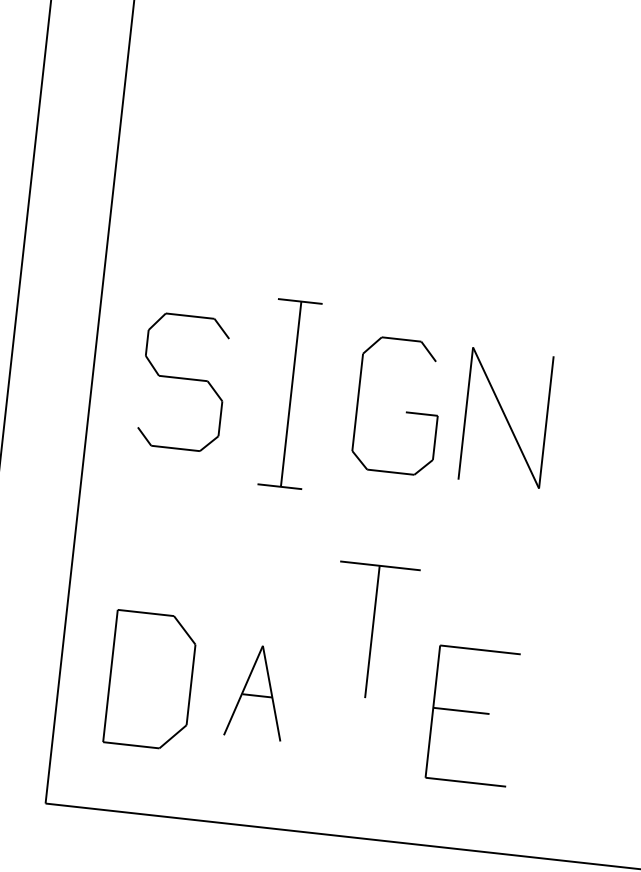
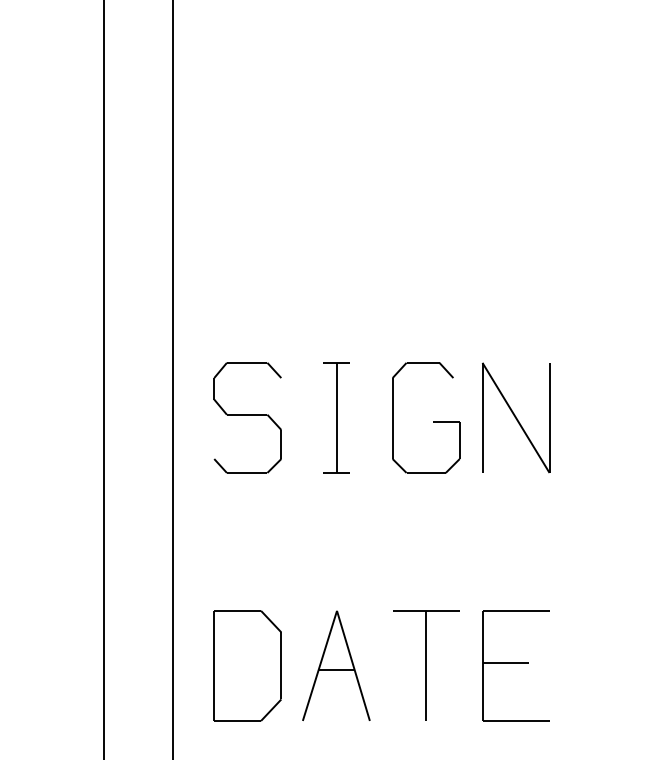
part: (290, 393) -> (336, 417), size x0.71
part: (373, 631) -> (426, 665), moved
part: (257, 691) -> (336, 665), size x1.43

